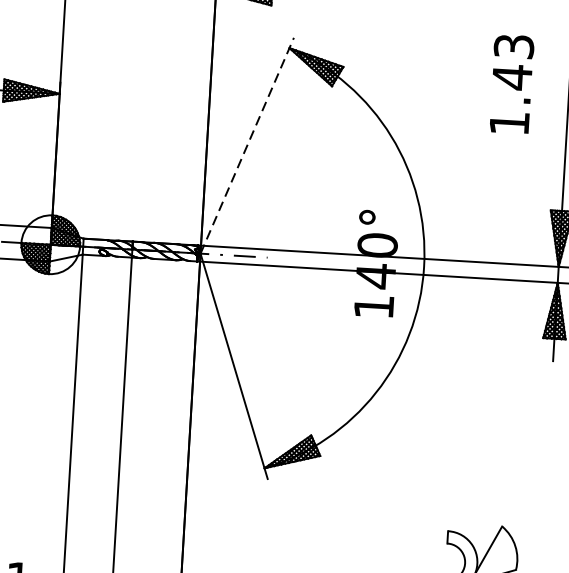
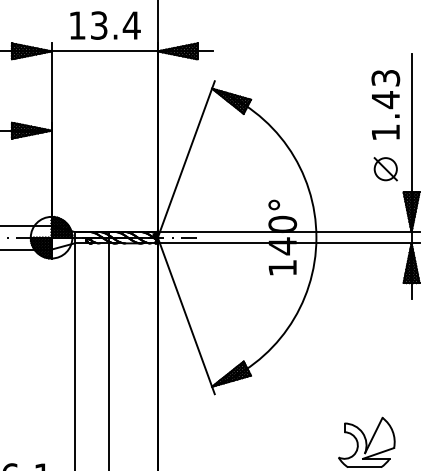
text: (511, 83) -> (385, 104), moved
line: (247, 145) -> (186, 159), dashed -> solid
part: (527, 176) -> (385, 169), added

